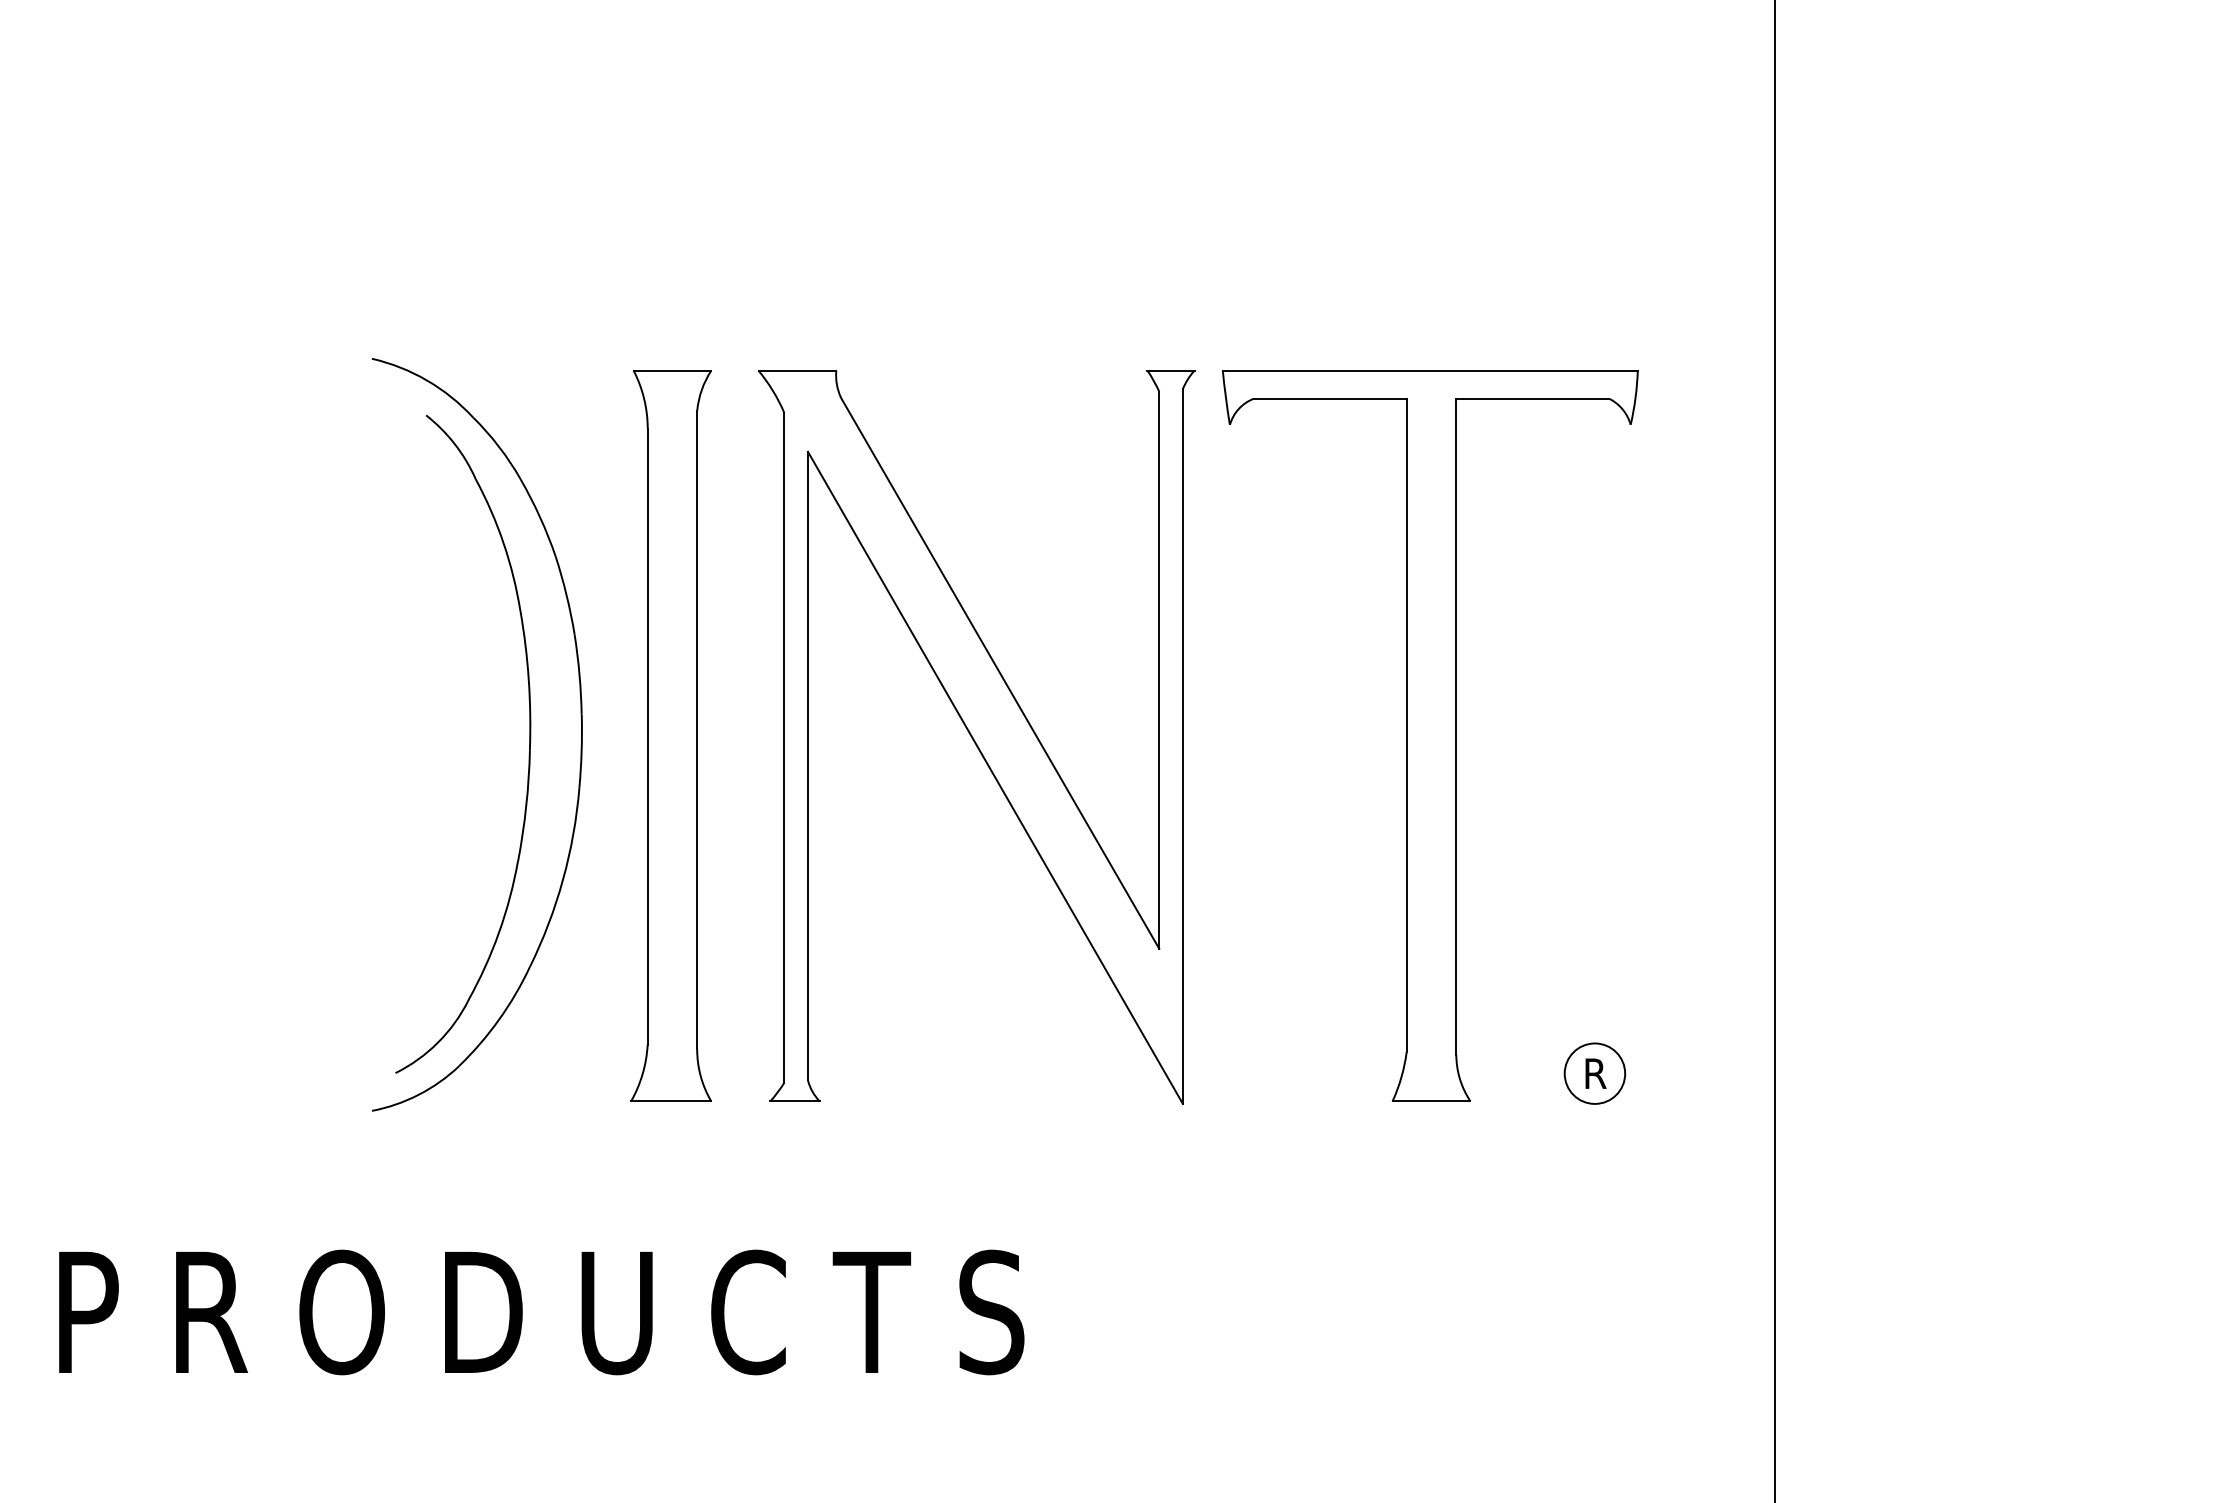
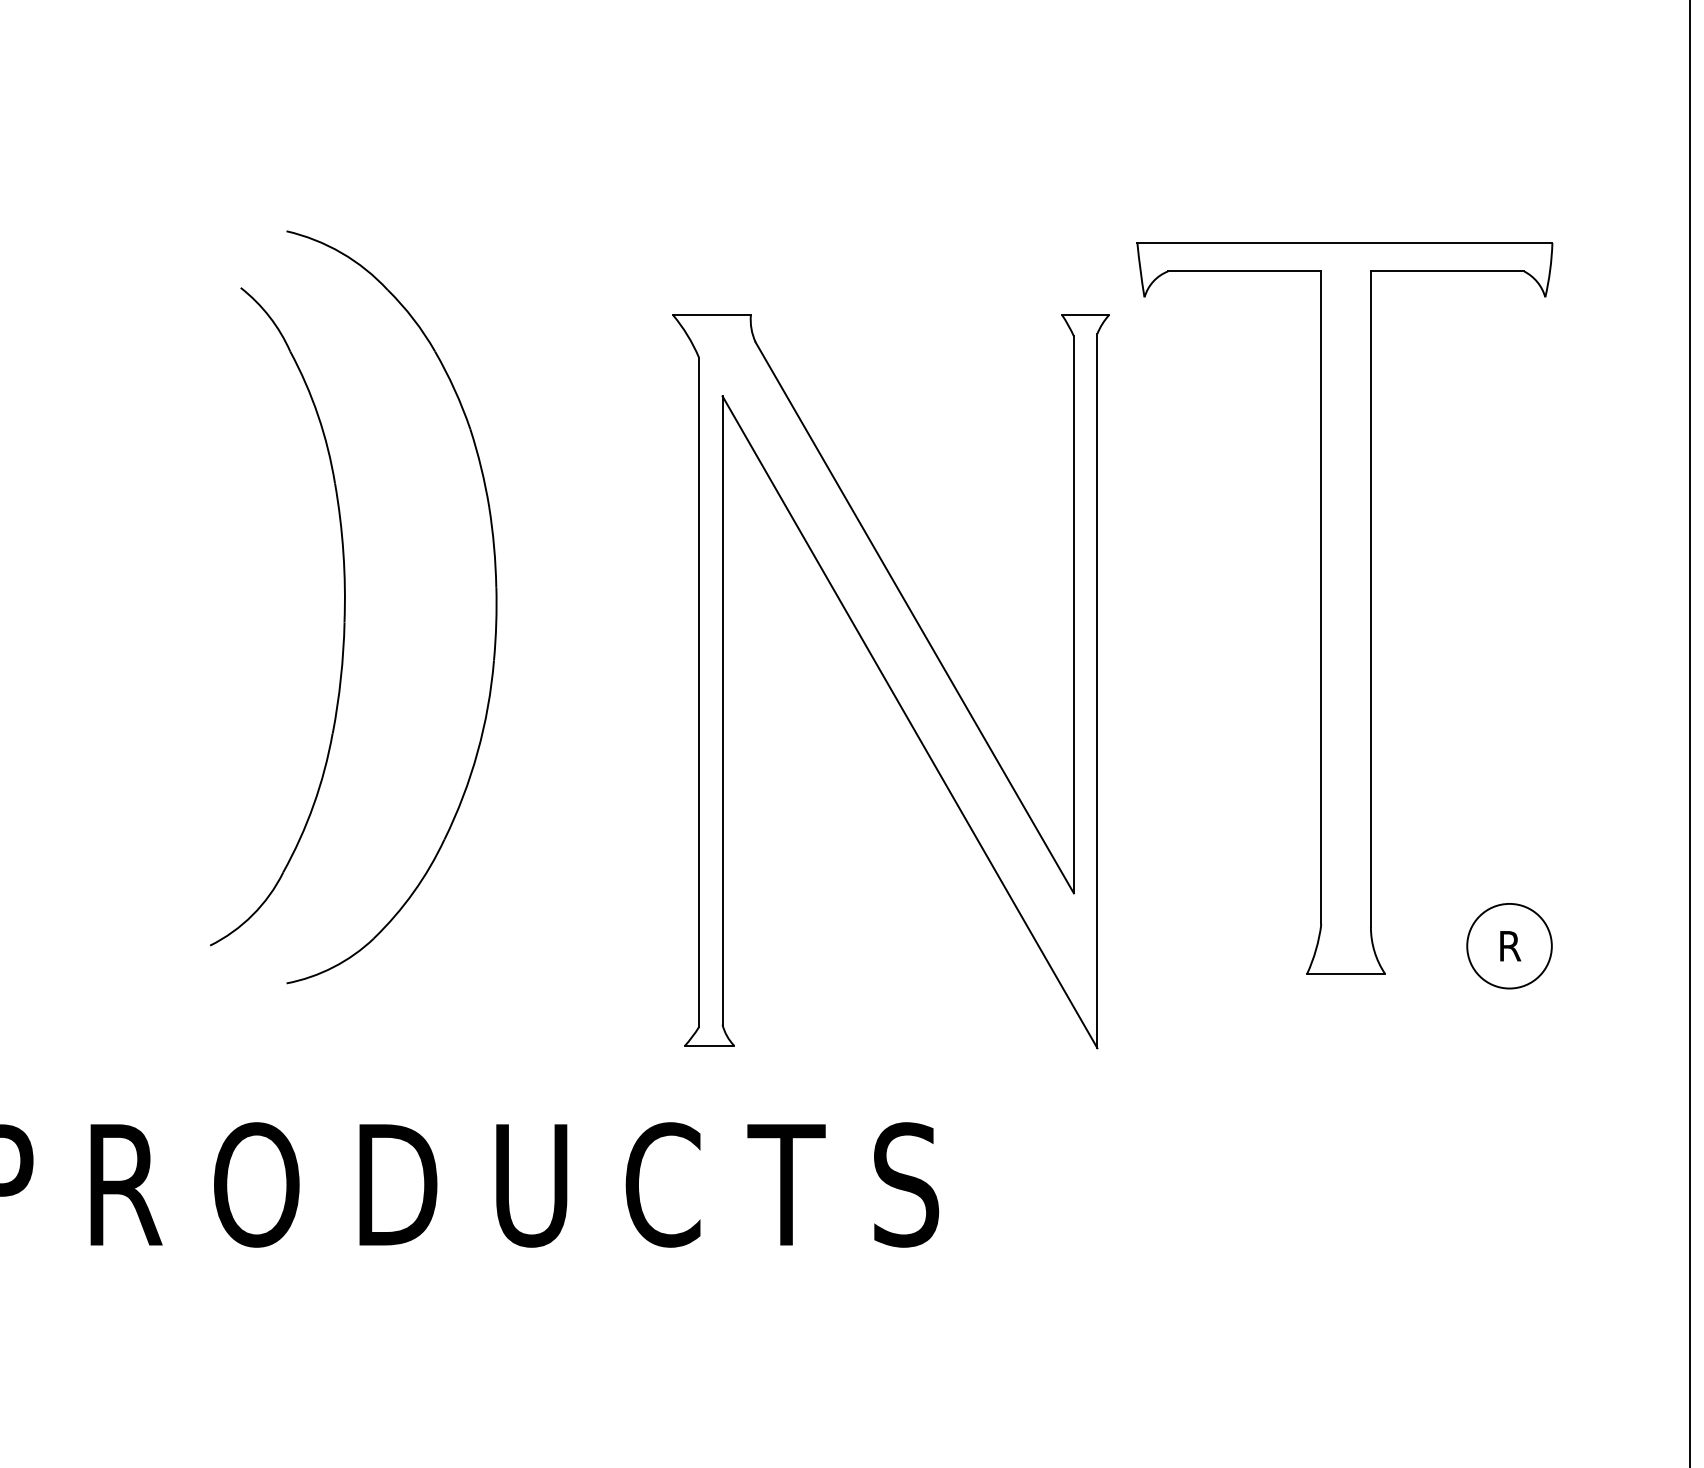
part: (670, 735) -> (585, 608), removed
part: (976, 737) -> (891, 682), moved
part: (528, 754) -> (343, 627), moved
circle: (1594, 1073) -> (1509, 946), size x1.4

